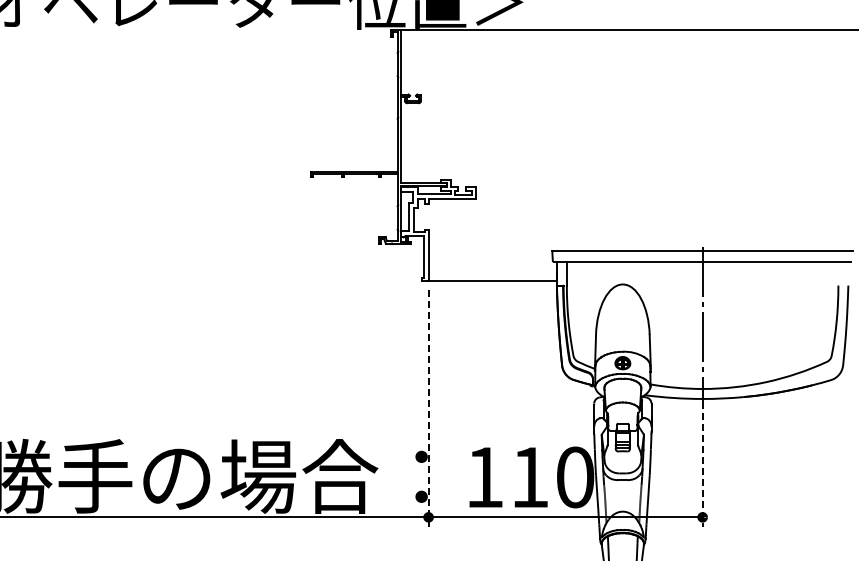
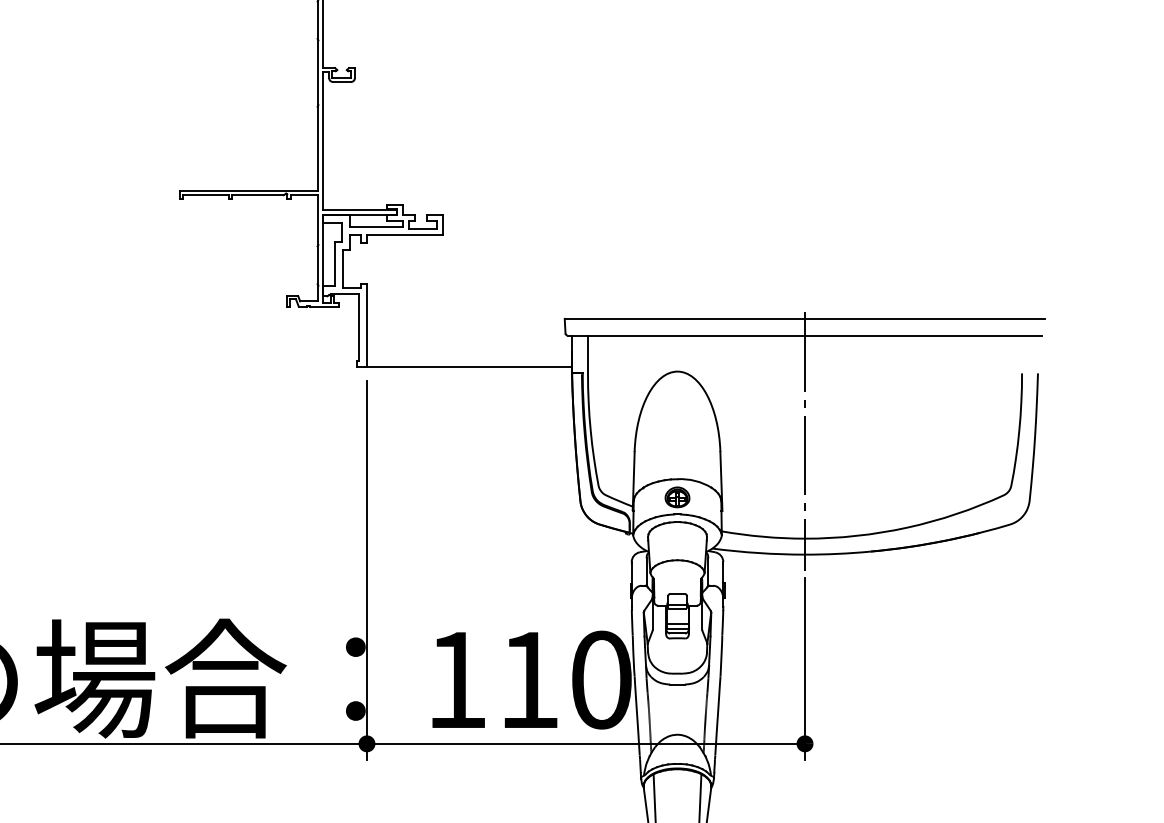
line: (428, 408) -> (366, 569), dashed -> solid
line: (702, 470) -> (804, 668), dashed -> solid

